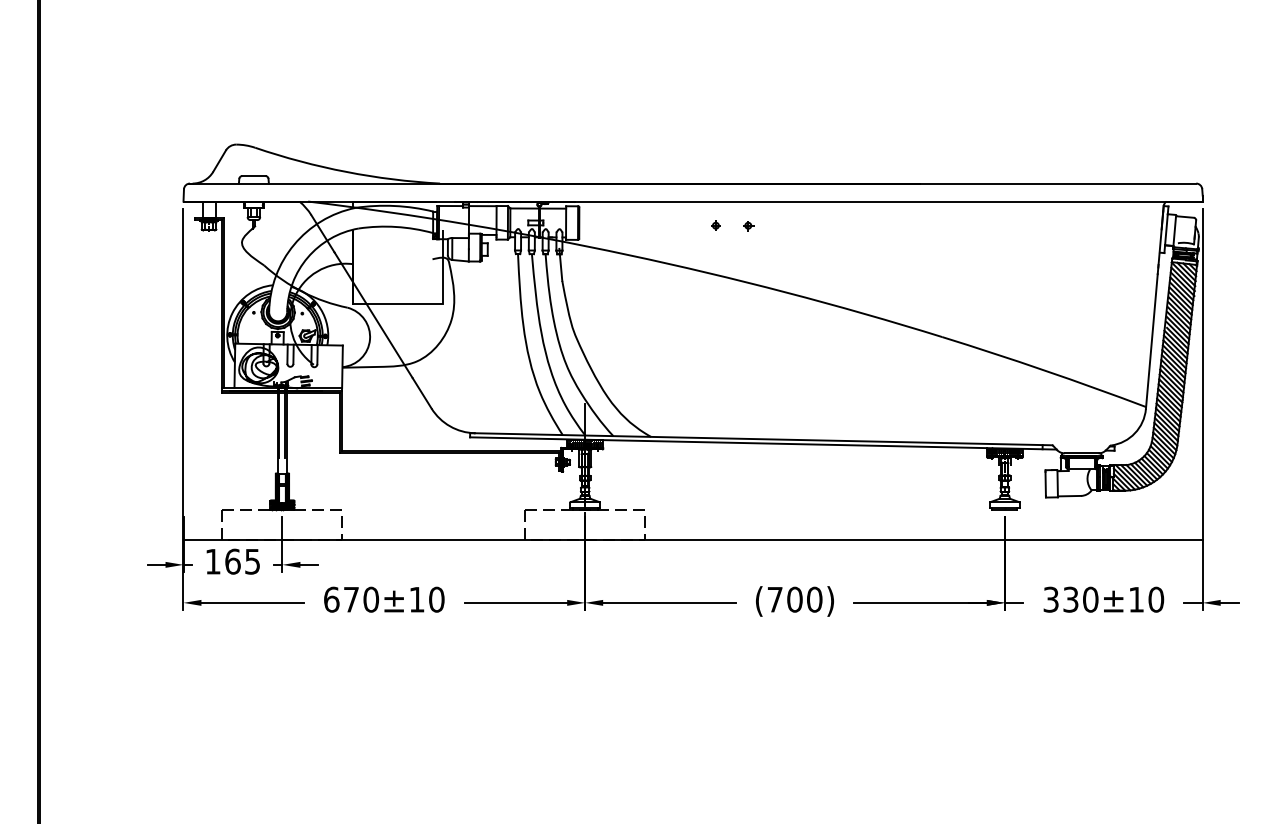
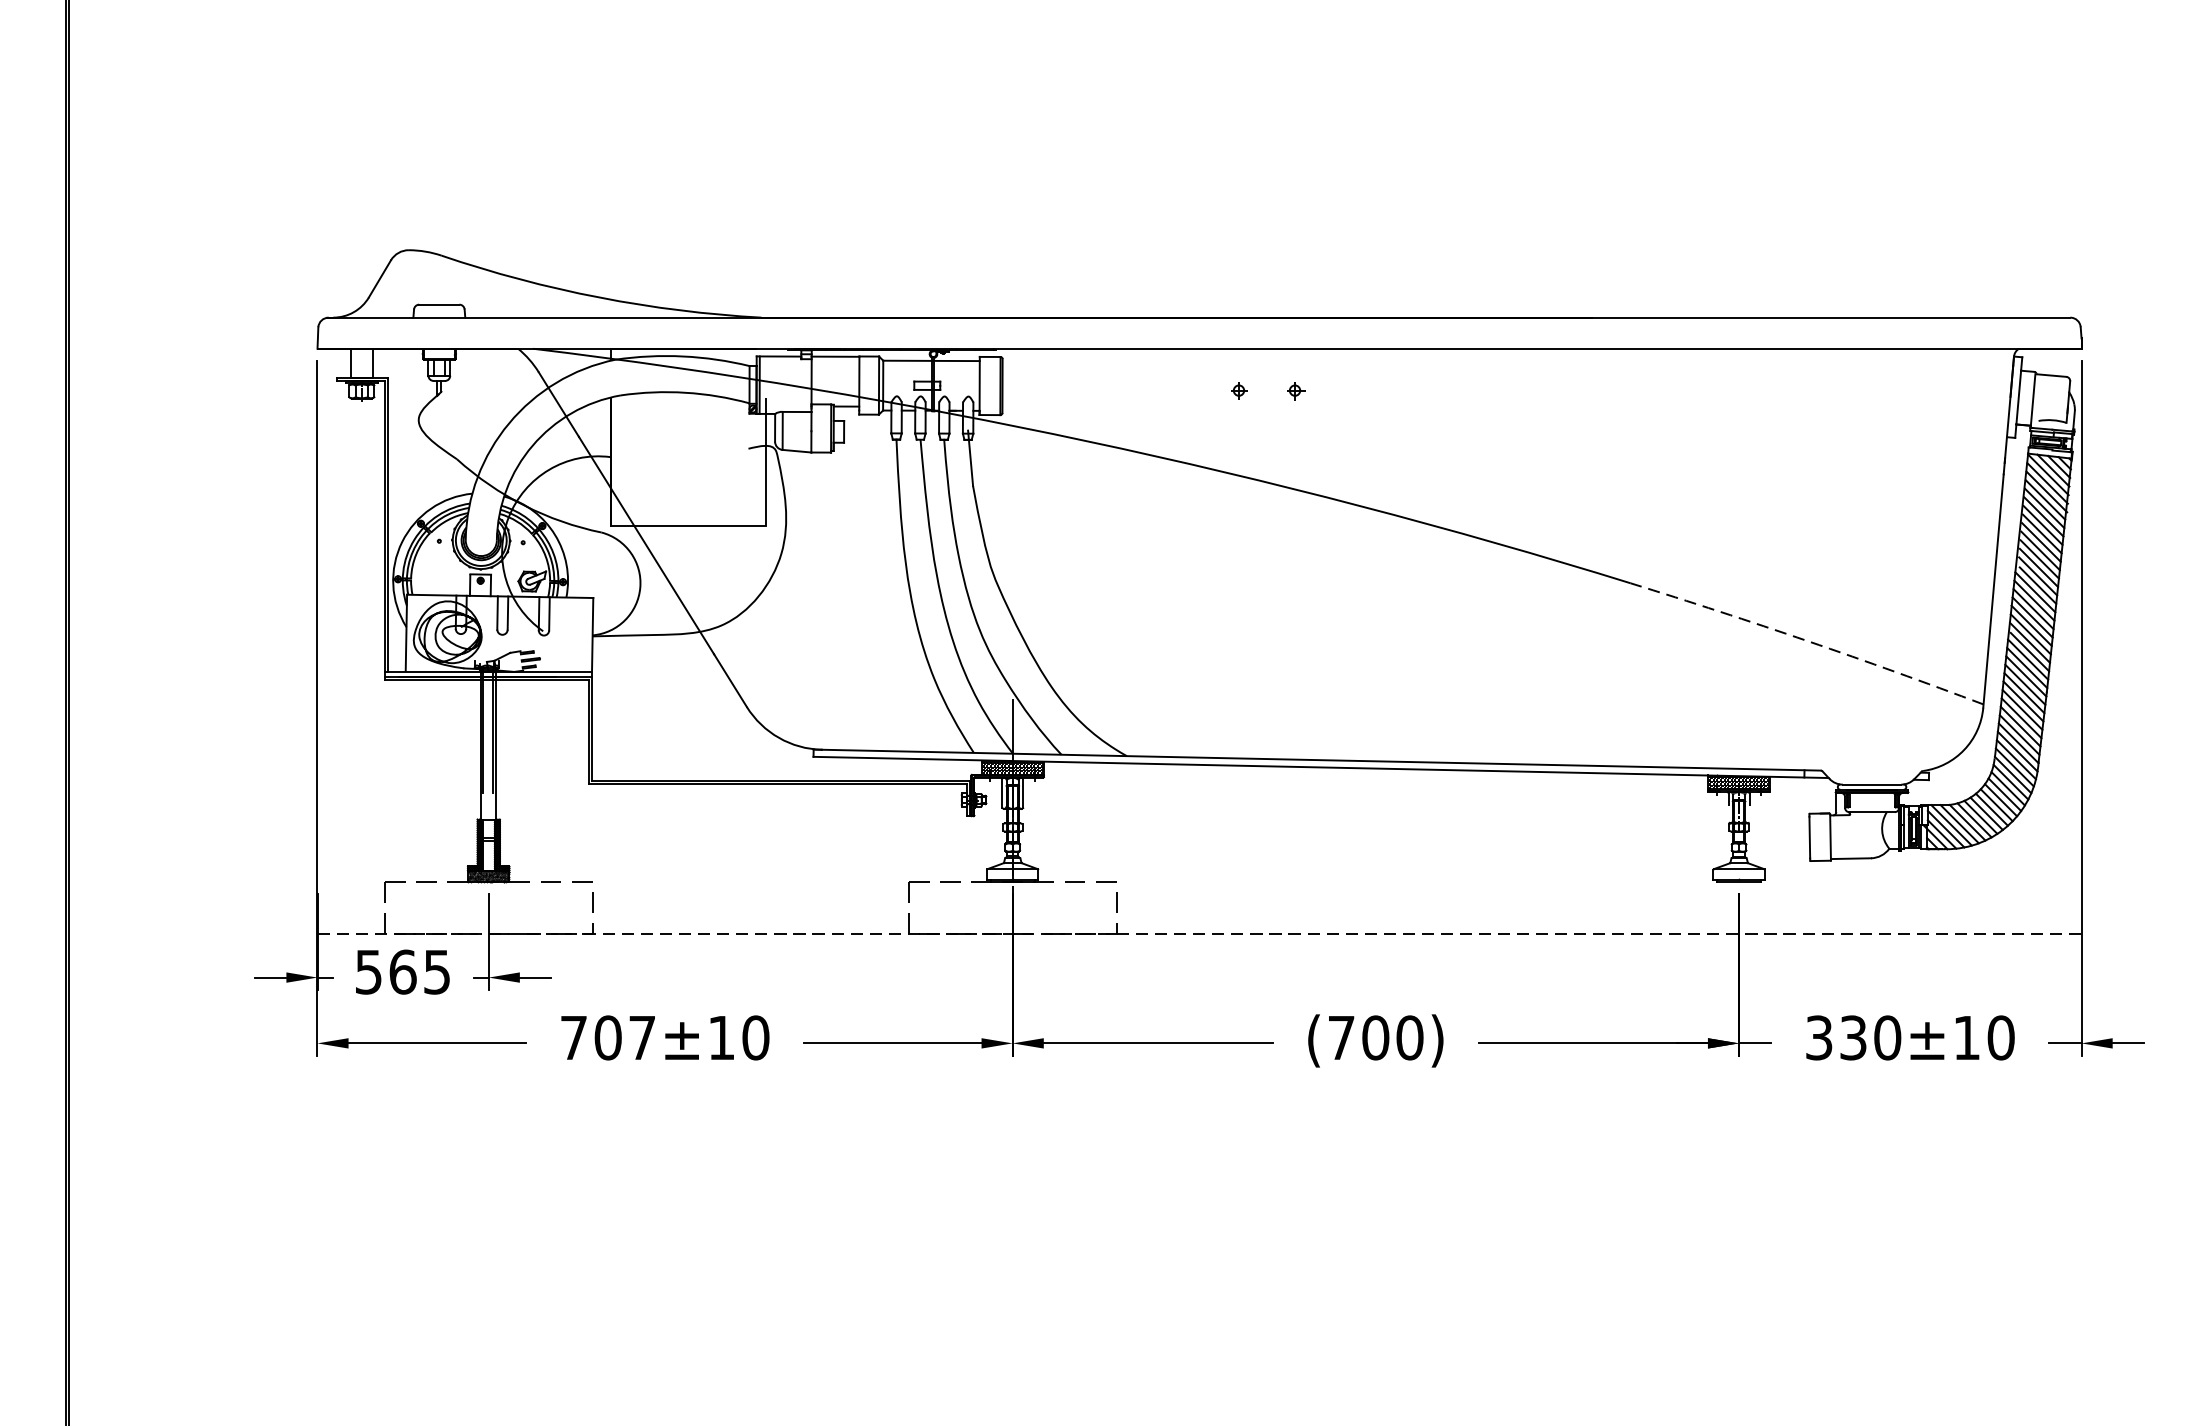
arc: (1044, 370) -> (1807, 641), solid -> dashed
line: (693, 539) -> (1200, 933), solid -> dashed
text: (212, 561) -> (367, 971), 165 -> 565
text: (351, 599) -> (608, 1037), 670±10 -> 707±10

